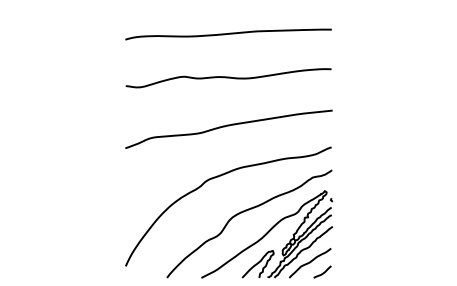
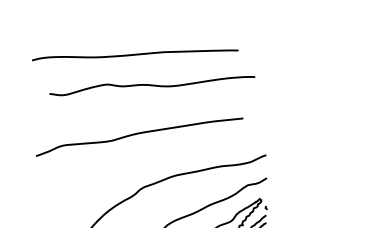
curve: (228, 34) -> (135, 55), moved
curve: (228, 78) -> (152, 86), moved
curve: (228, 126) -> (139, 134), moved

